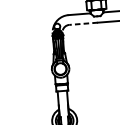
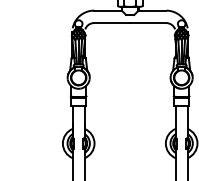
line: (83, 24) -> (111, 23), dashed -> solid

